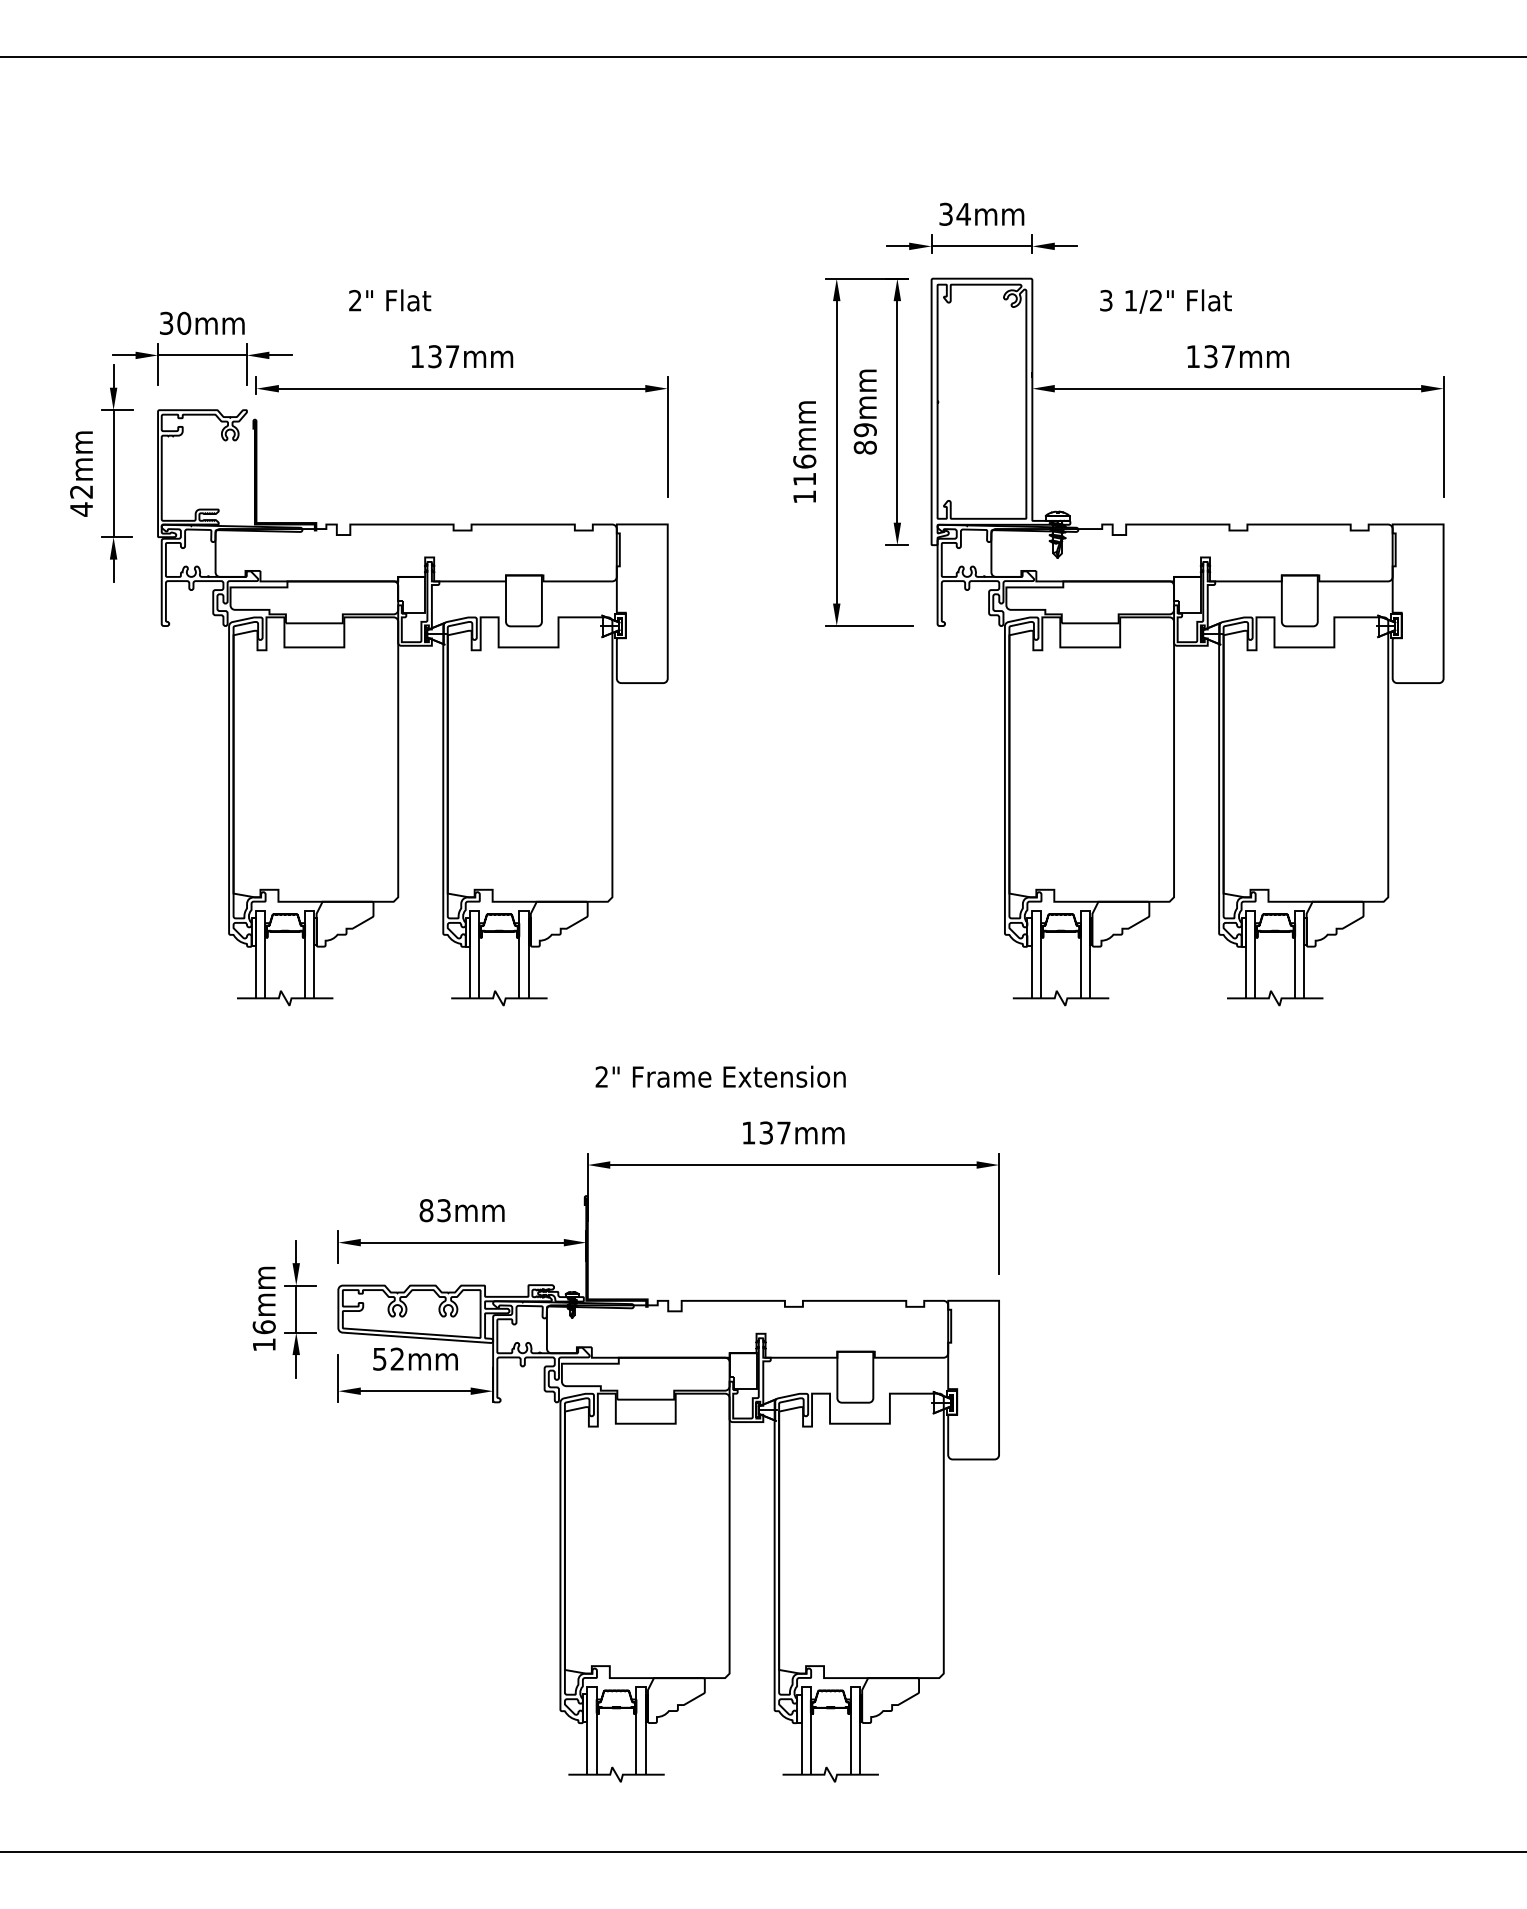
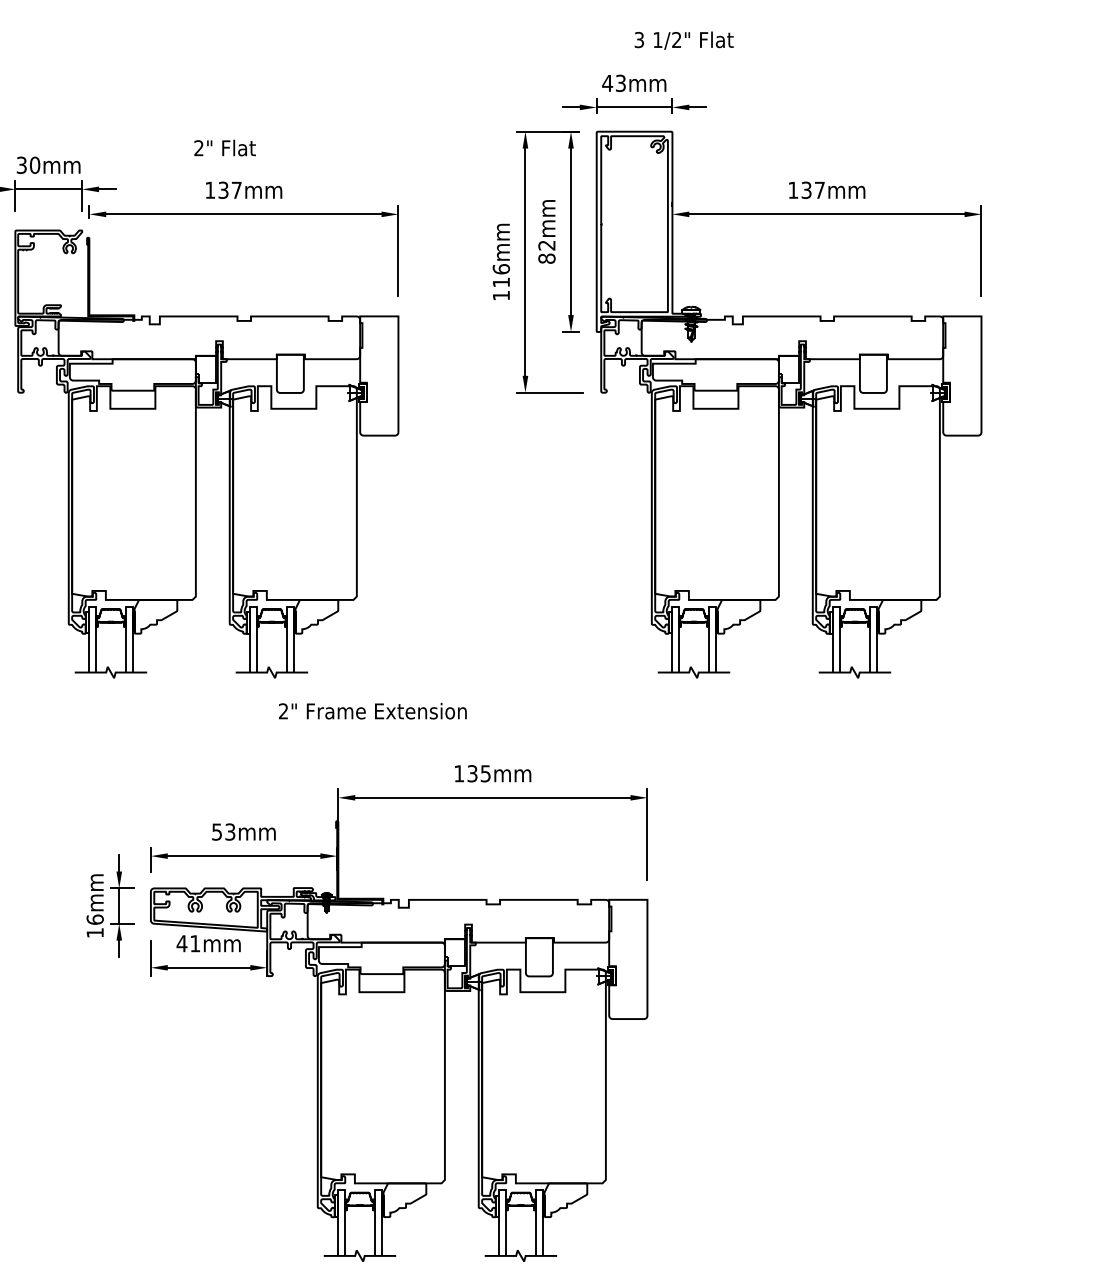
text: (954, 213) -> (613, 82), 34mm -> 43mm
text: (390, 300) -> (225, 148), moved
text: (1165, 301) -> (683, 40), moved
text: (865, 430) -> (547, 245), 89mm -> 82mm
text: (720, 1076) -> (372, 710), moved
text: (783, 1132) -> (485, 773), 137mm -> 135mm
text: (426, 1210) -> (217, 831), 83mm -> 53mm
text: (387, 1358) -> (187, 943), 52mm -> 41mm

